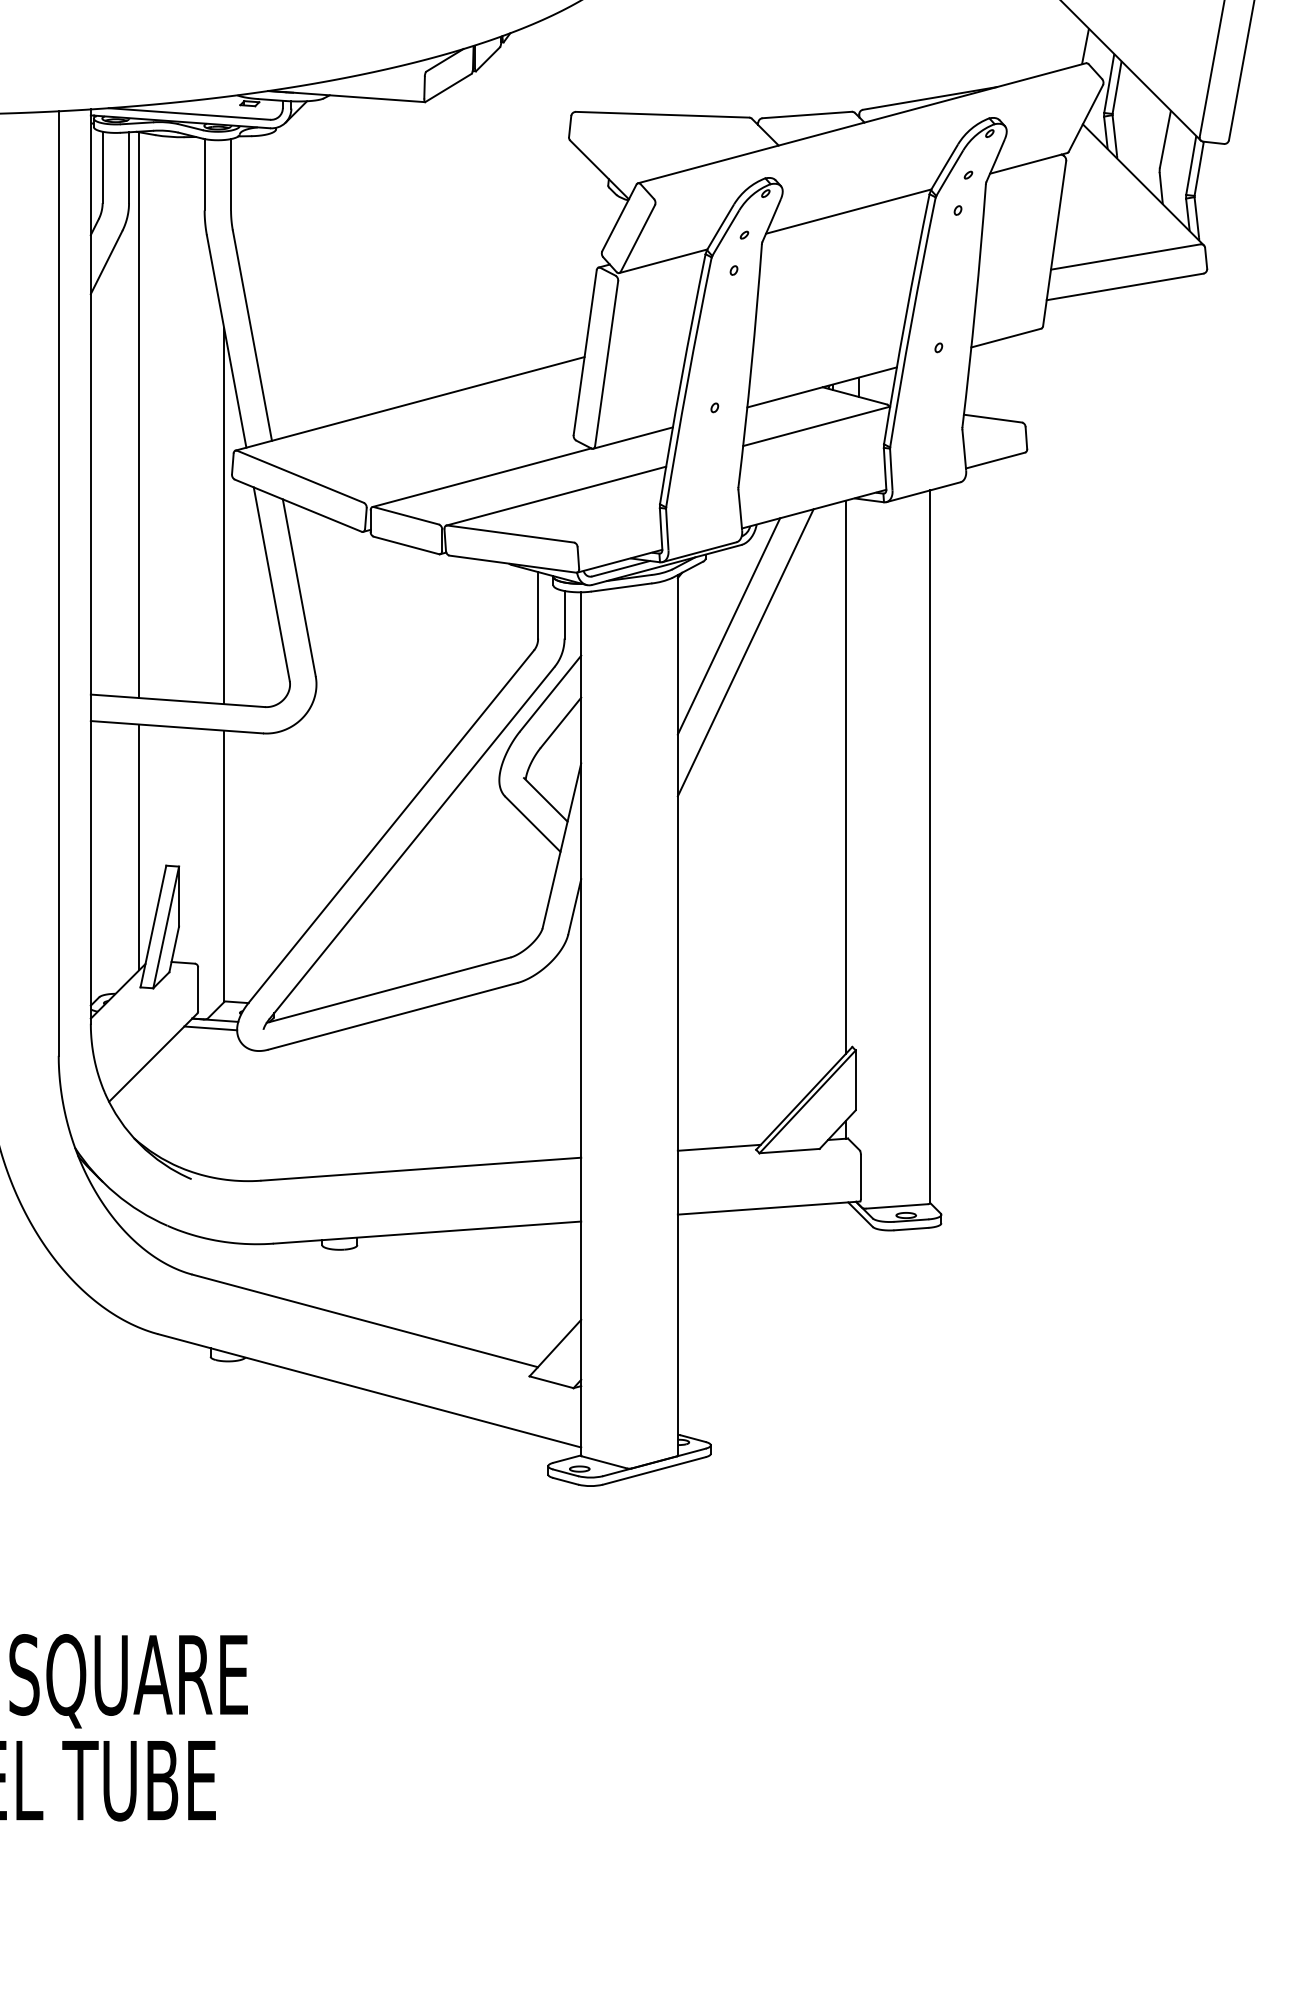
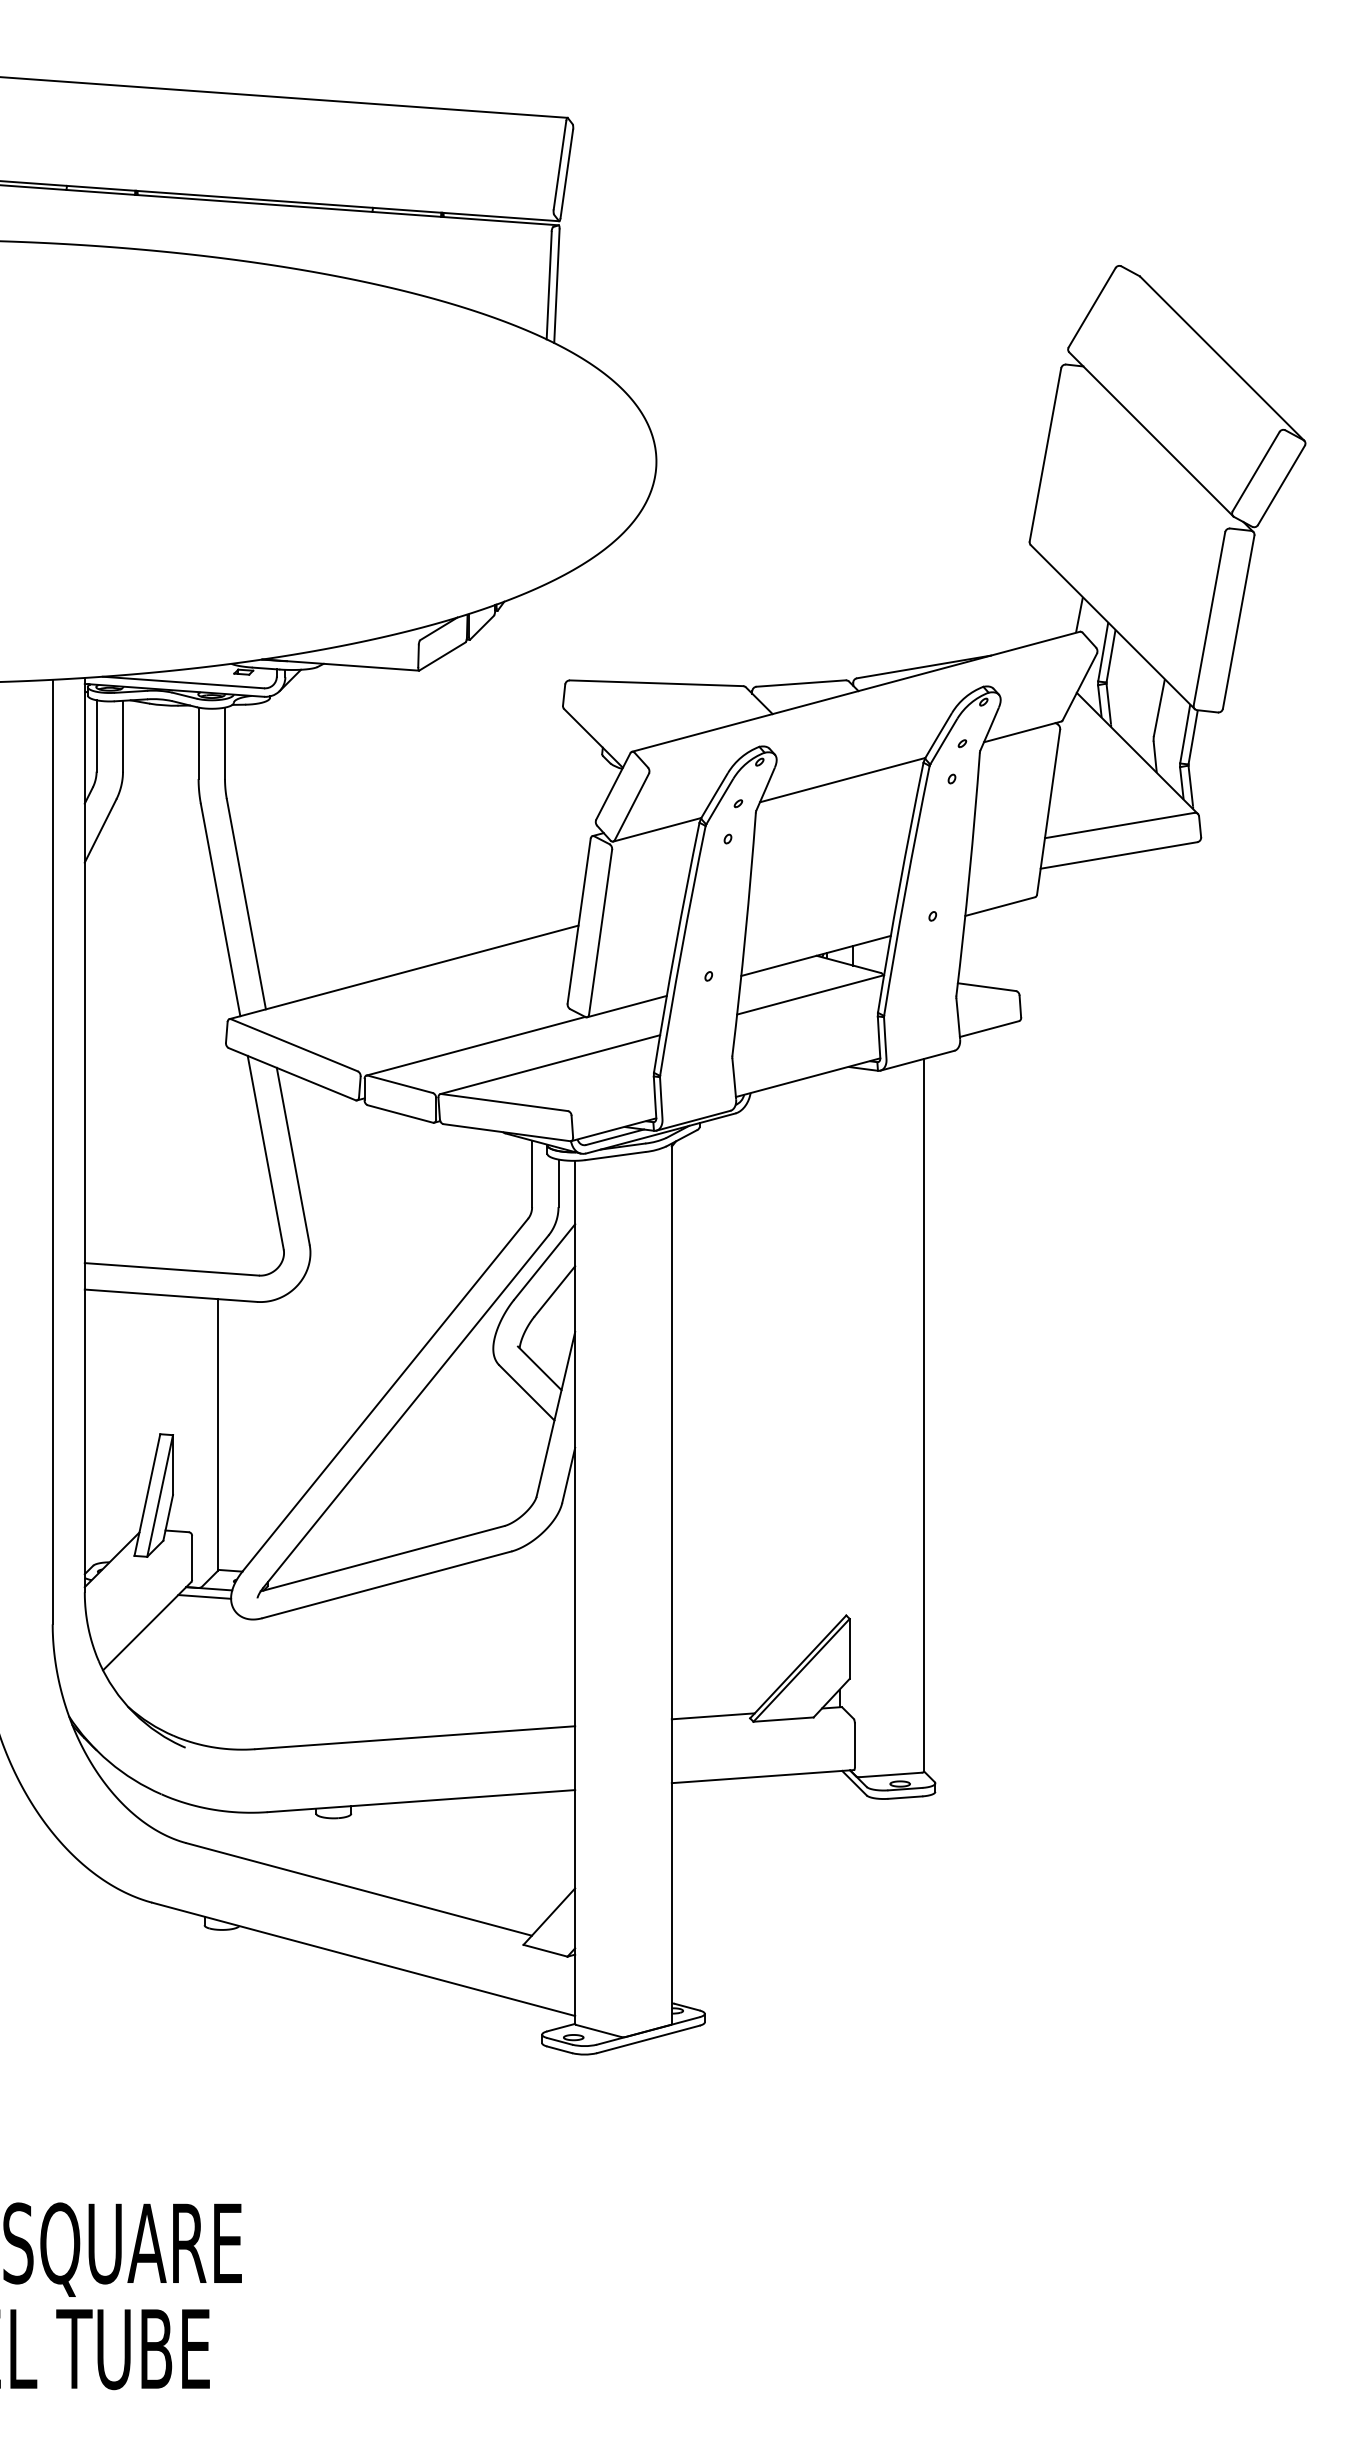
line: (139, 414) -> (133, 983), removed
line: (224, 515) -> (218, 1084), removed
line: (728, 625) -> (722, 1194), removed
line: (745, 651) -> (739, 1220), removed
line: (845, 776) -> (839, 1345), removed
line: (139, 846) -> (133, 1415), removed

